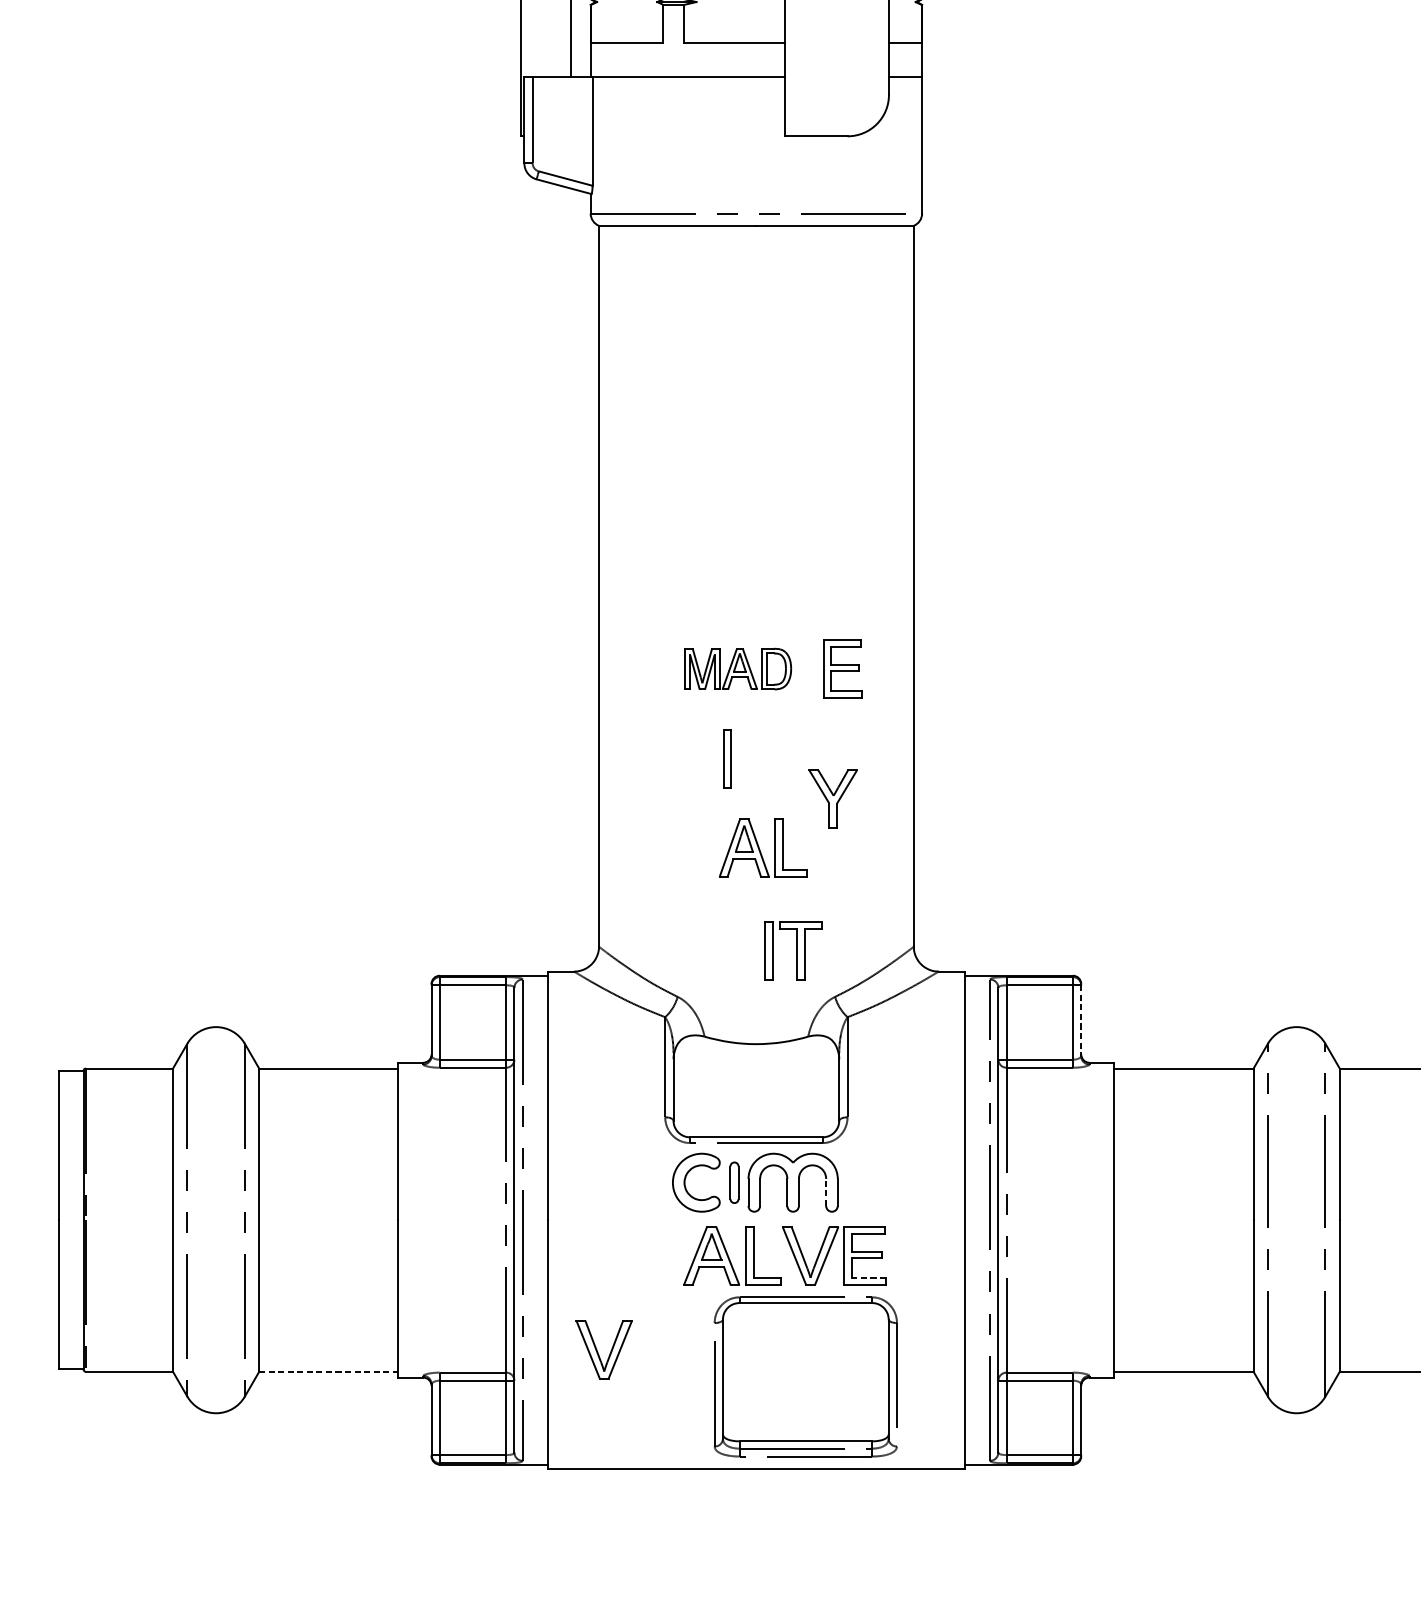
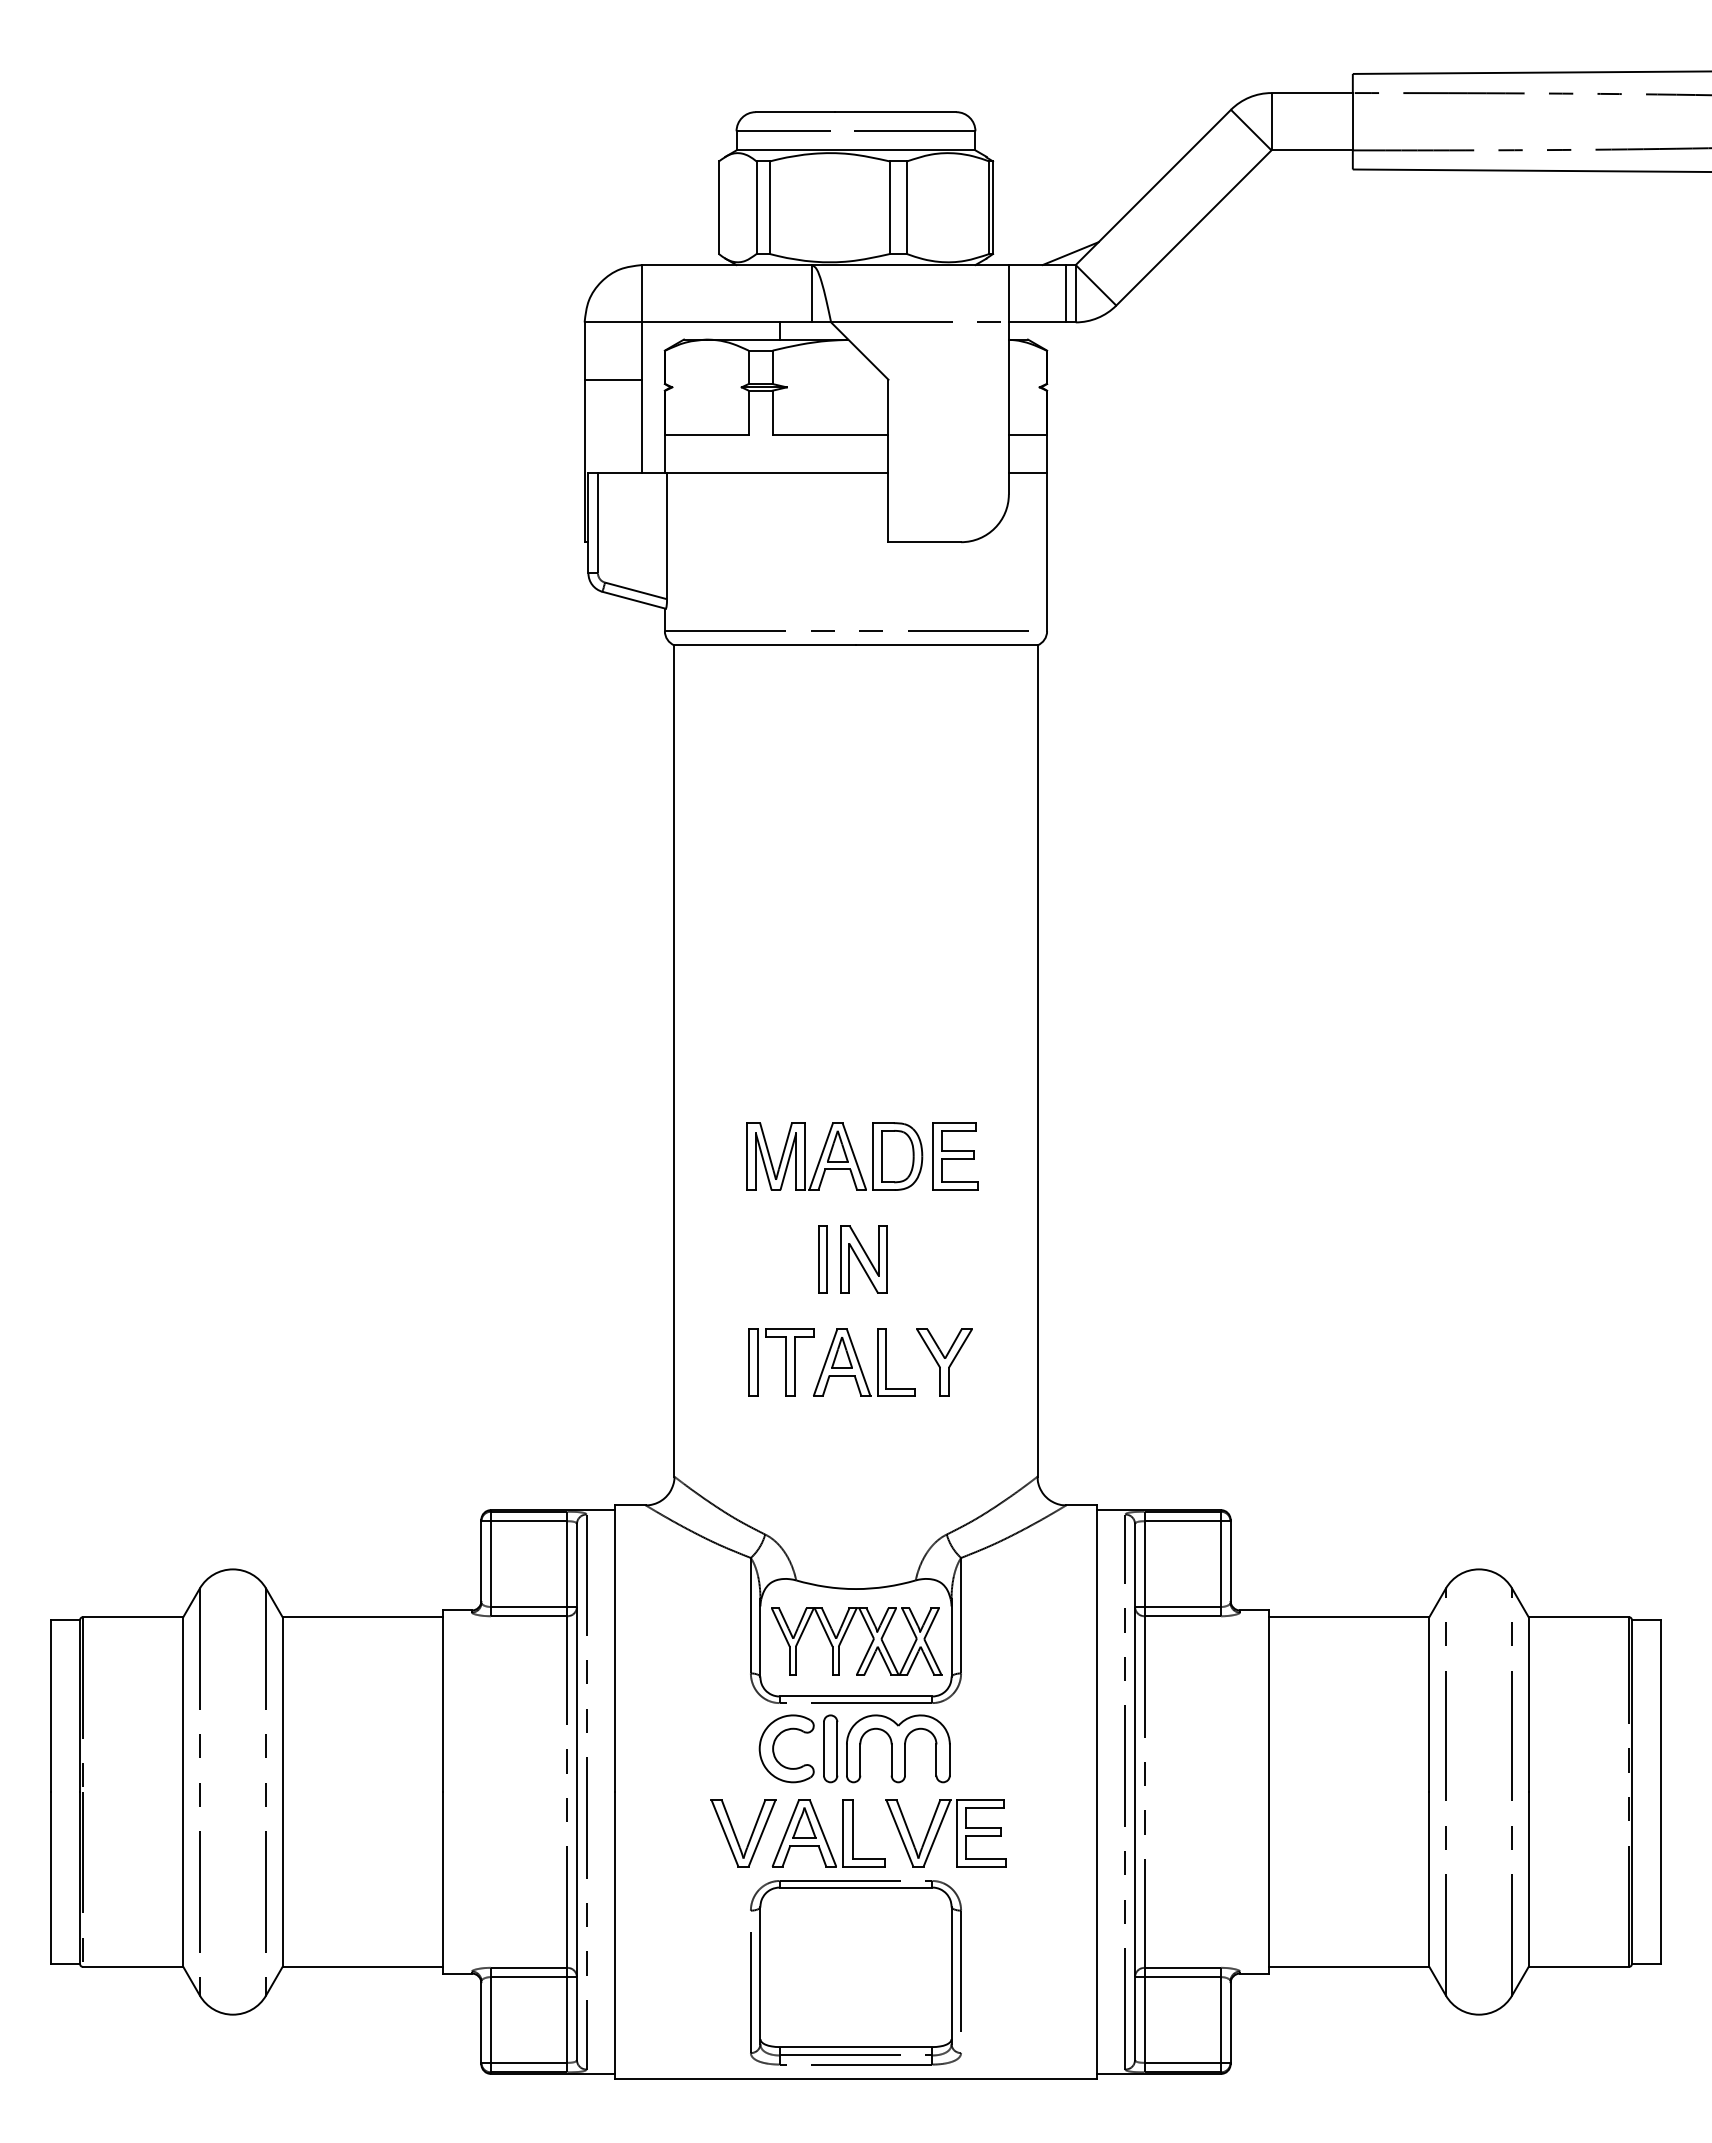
part: (737, 669) -> (834, 1156), size x1.43
part: (762, 758) -> (863, 1259), added
part: (833, 799) -> (944, 1362), moved
part: (793, 950) -> (781, 1362), moved
line: (1081, 1021) -> (1230, 1562), dashed -> solid
part: (746, 1086) -> (844, 1637), added
part: (734, 1182) -> (830, 1748), size x1.43
line: (826, 1192) -> (936, 1760), dashed -> solid
line: (868, 1278) -> (985, 1859), dashed -> solid
part: (598, 1351) -> (736, 1835), moved
line: (329, 1371) -> (363, 1966), dashed -> solid
part: (805, 1376) -> (855, 1972), moved

